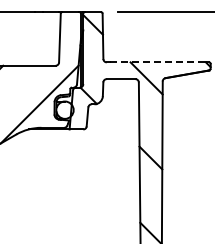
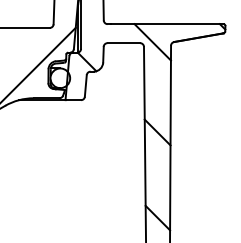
line: (157, 62) -> (165, 24), dashed -> solid

